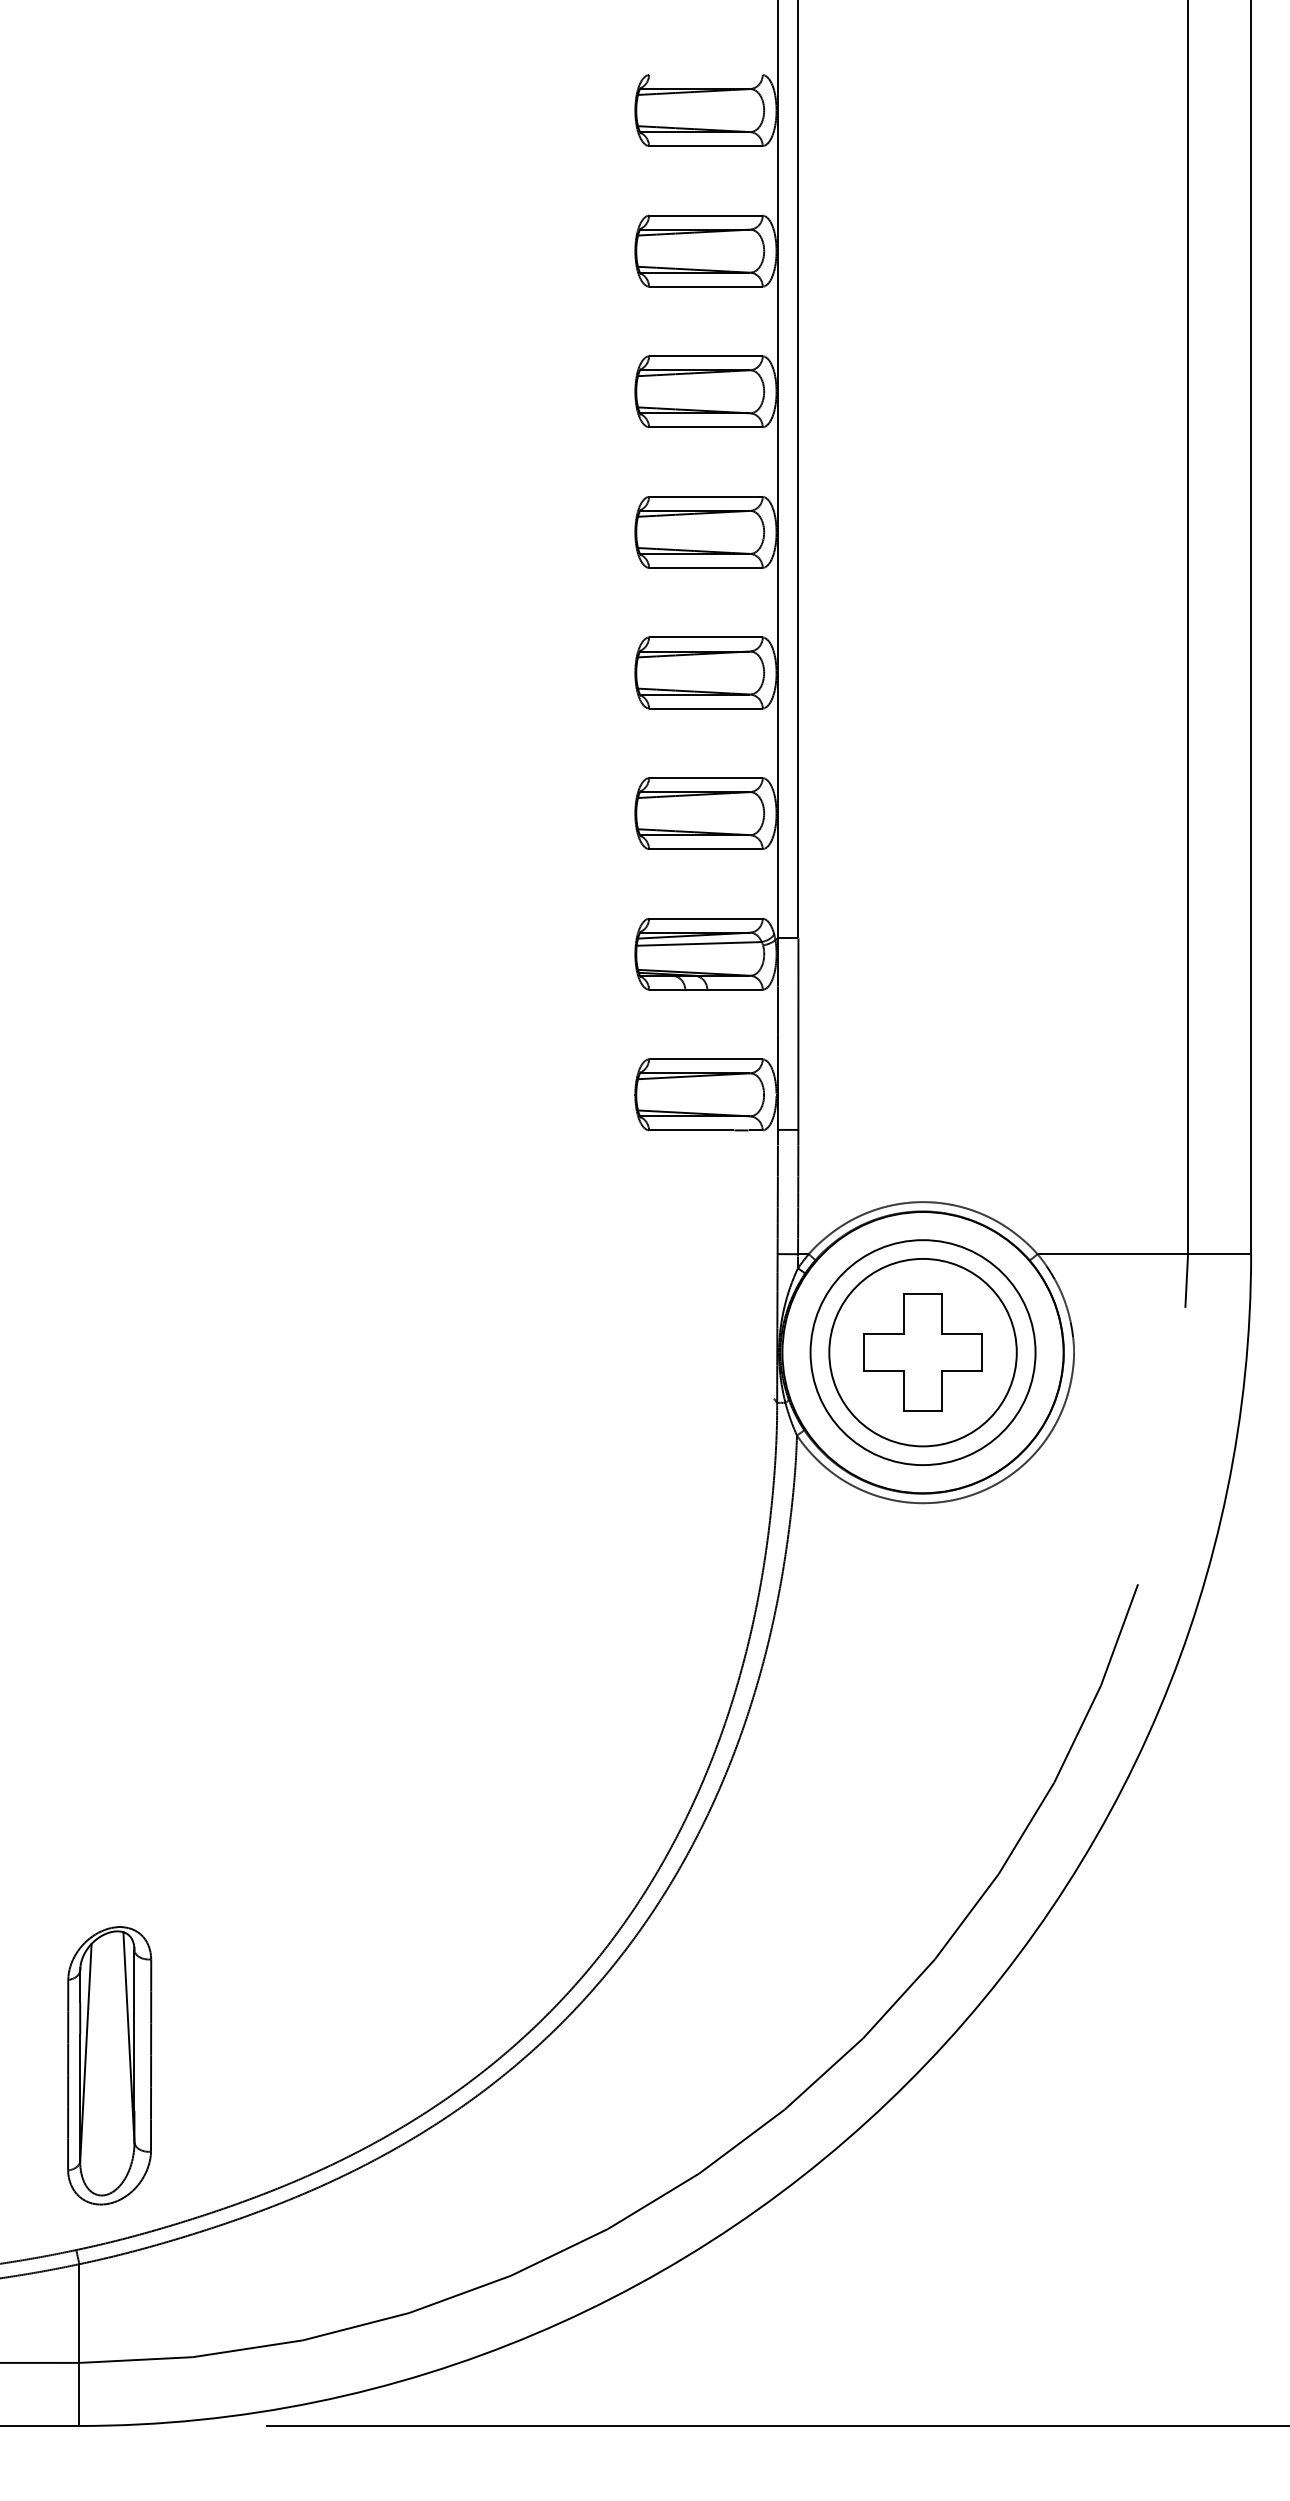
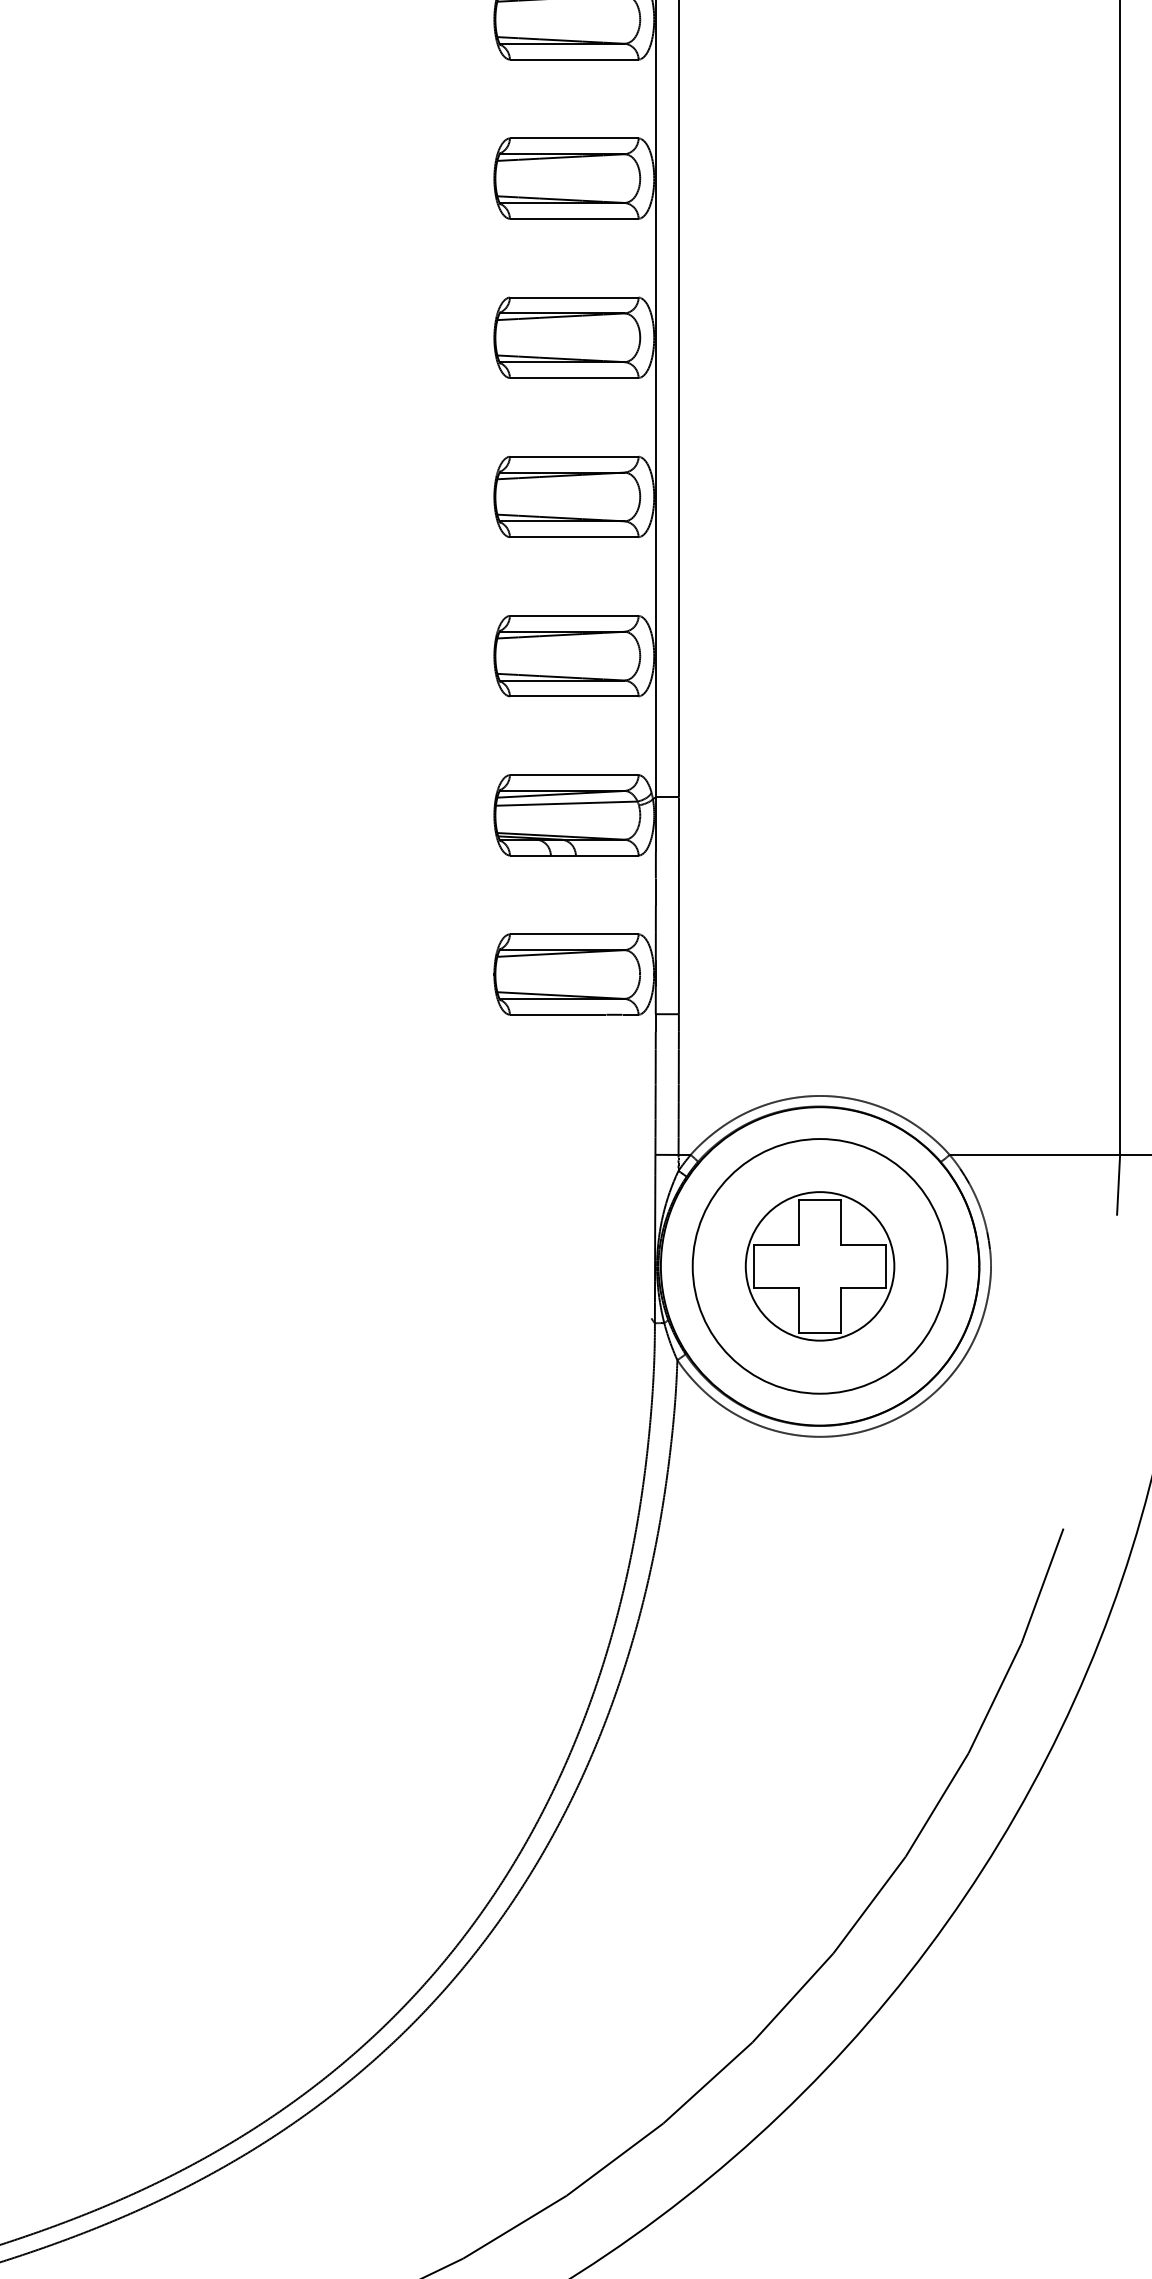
circle: (922, 1352) -> (819, 1266), size x0.7

